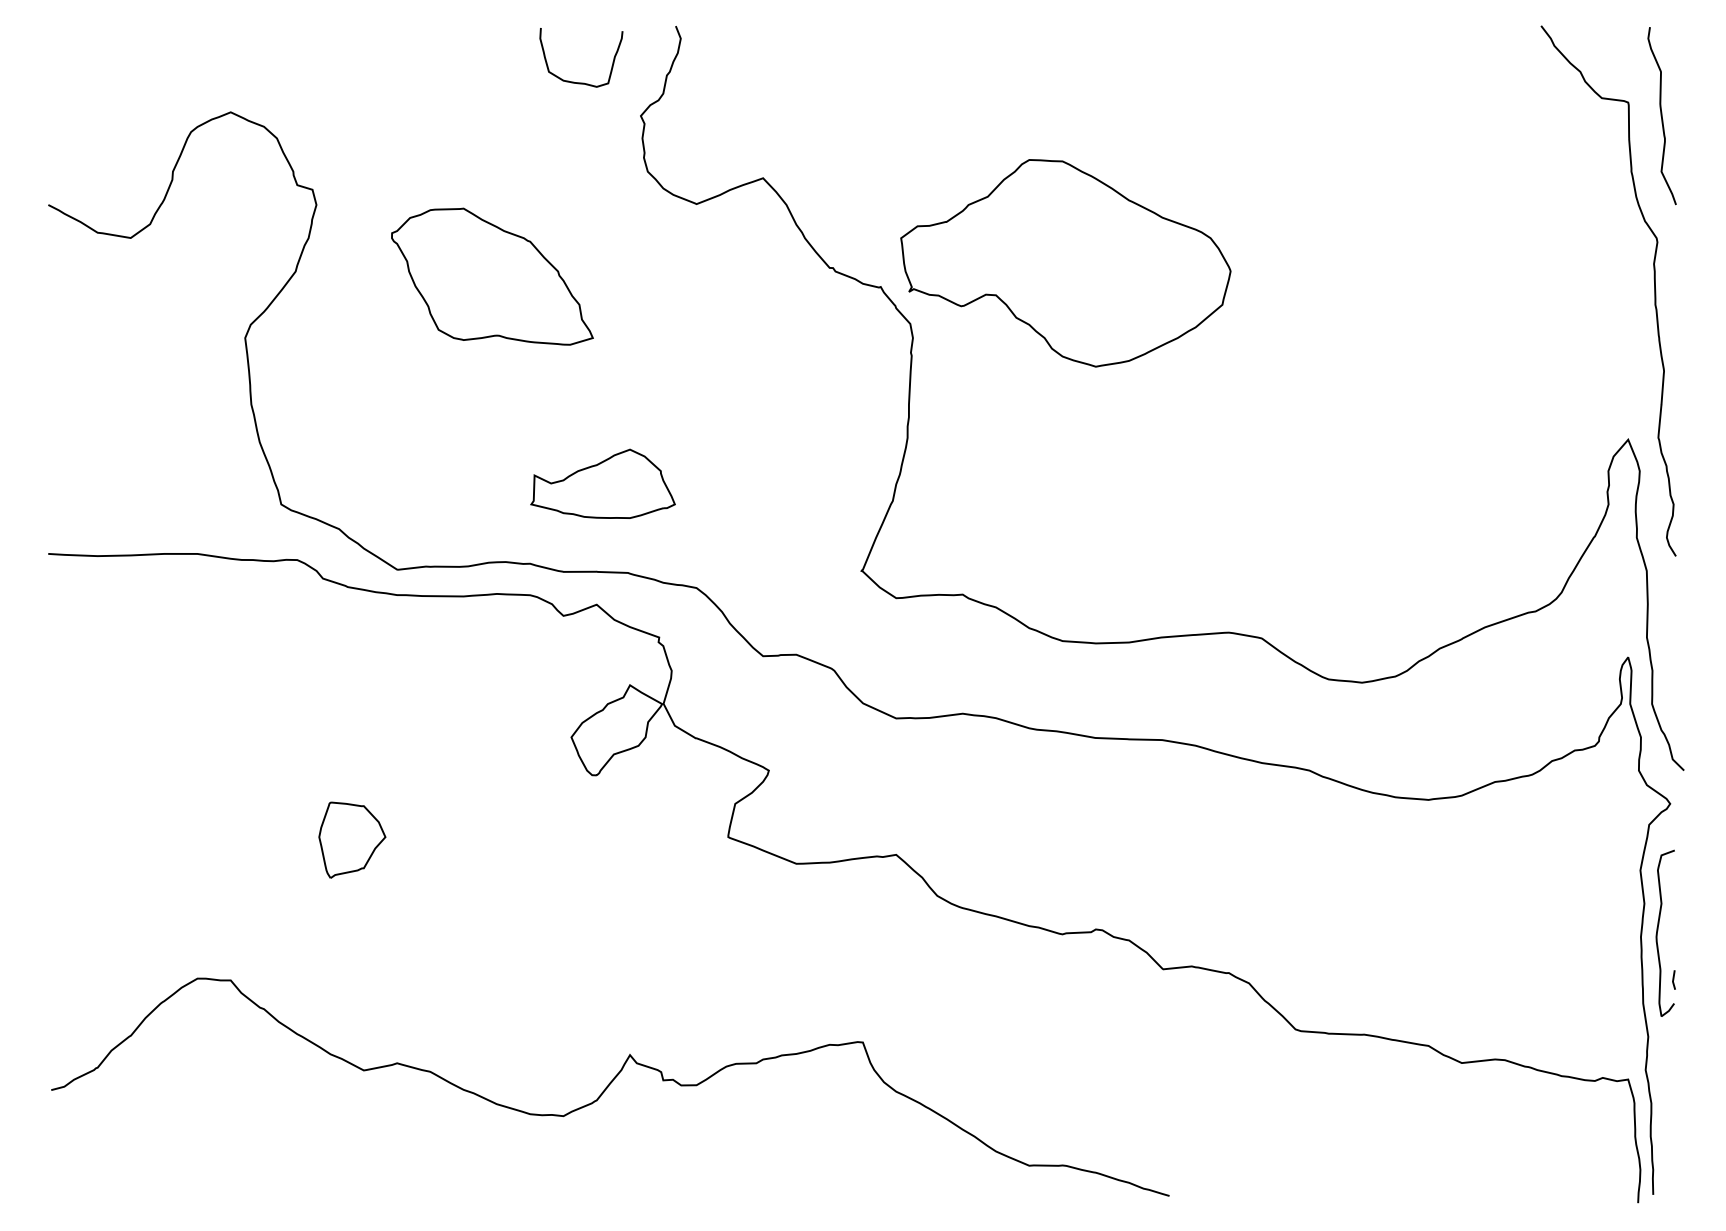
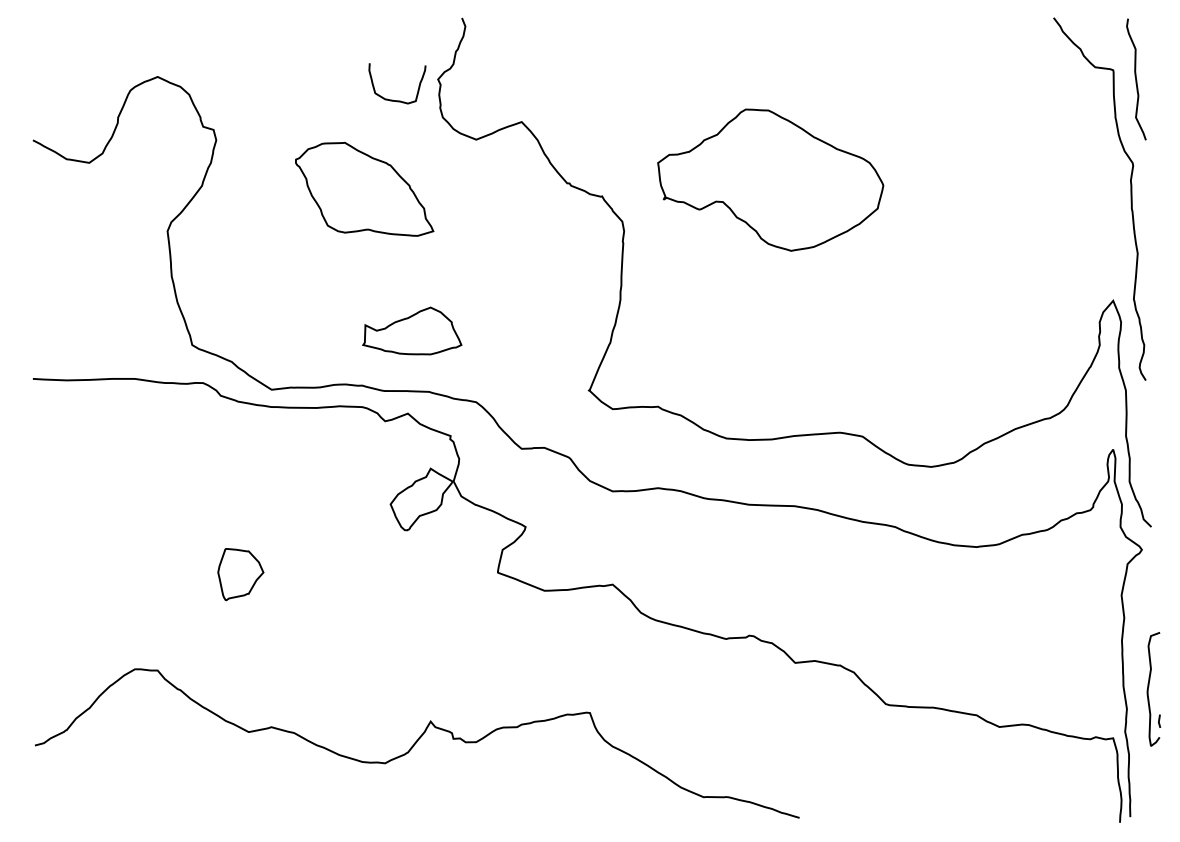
curve: (574, 80) -> (392, 99), moved
part: (1065, 262) -> (770, 179), moved
part: (492, 275) -> (364, 188), moved
part: (1665, 933) -> (1153, 689), moved

